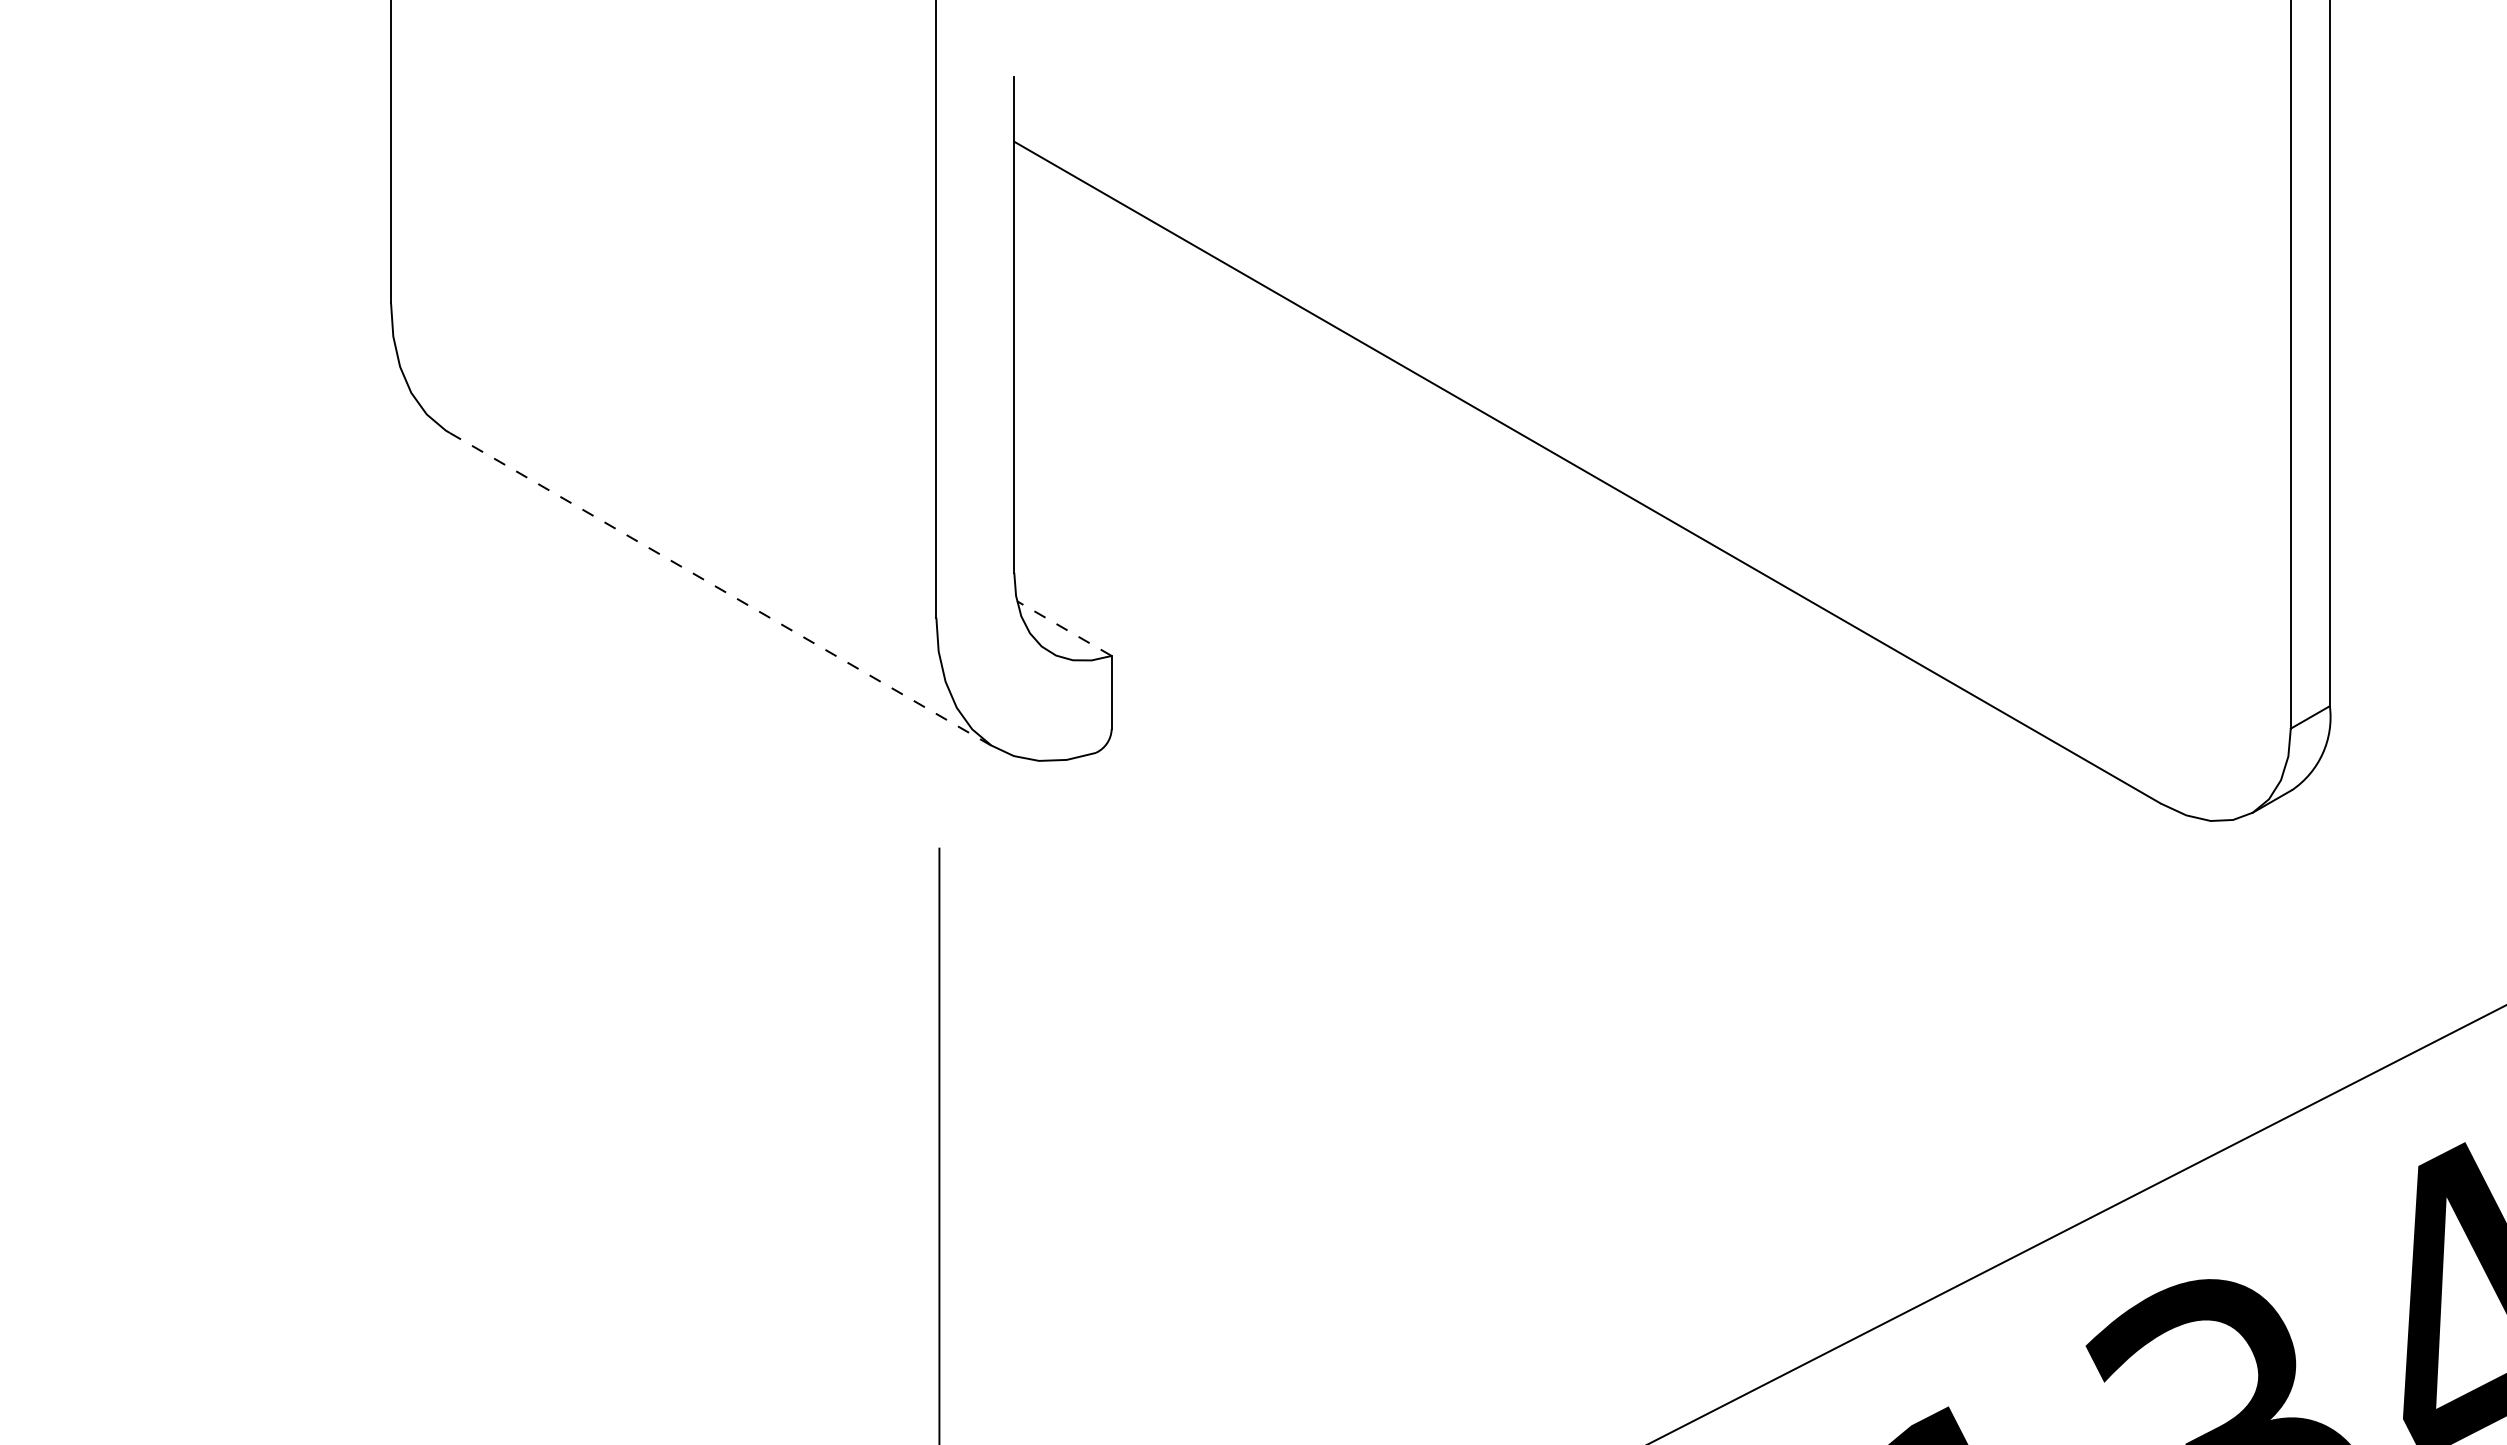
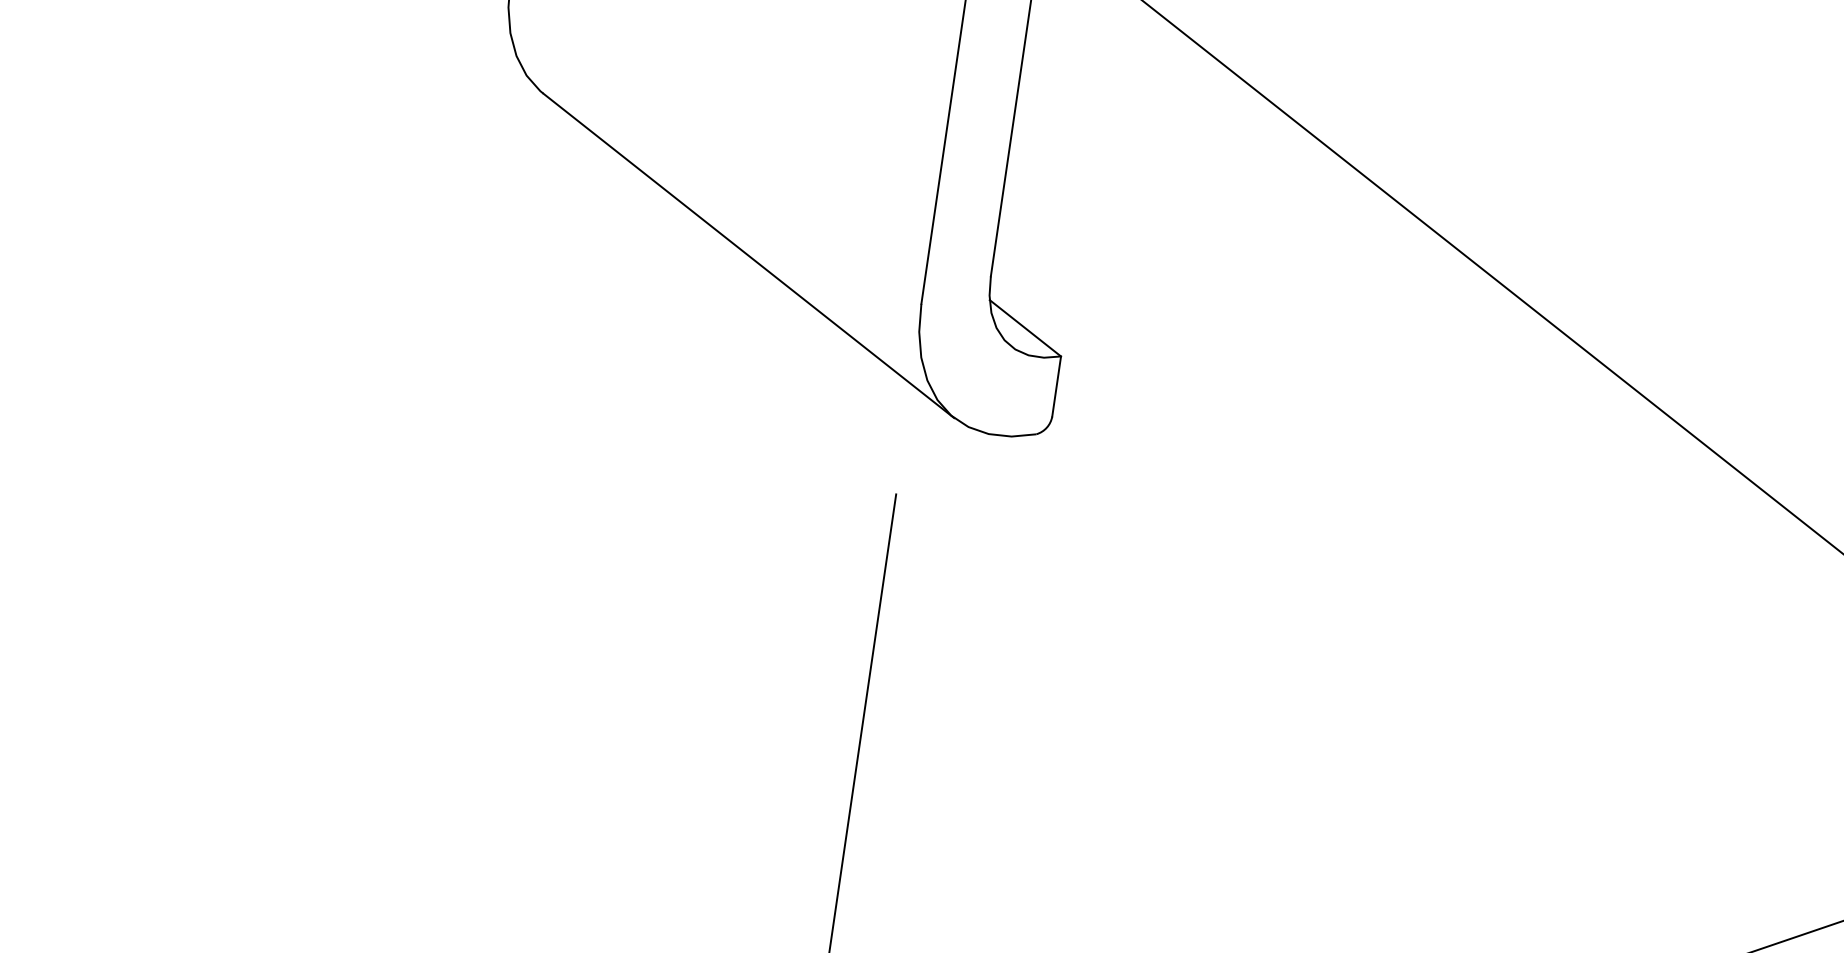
line: (722, 590) -> (748, 255), dashed -> solid
line: (1064, 628) -> (1025, 328), dashed -> solid

